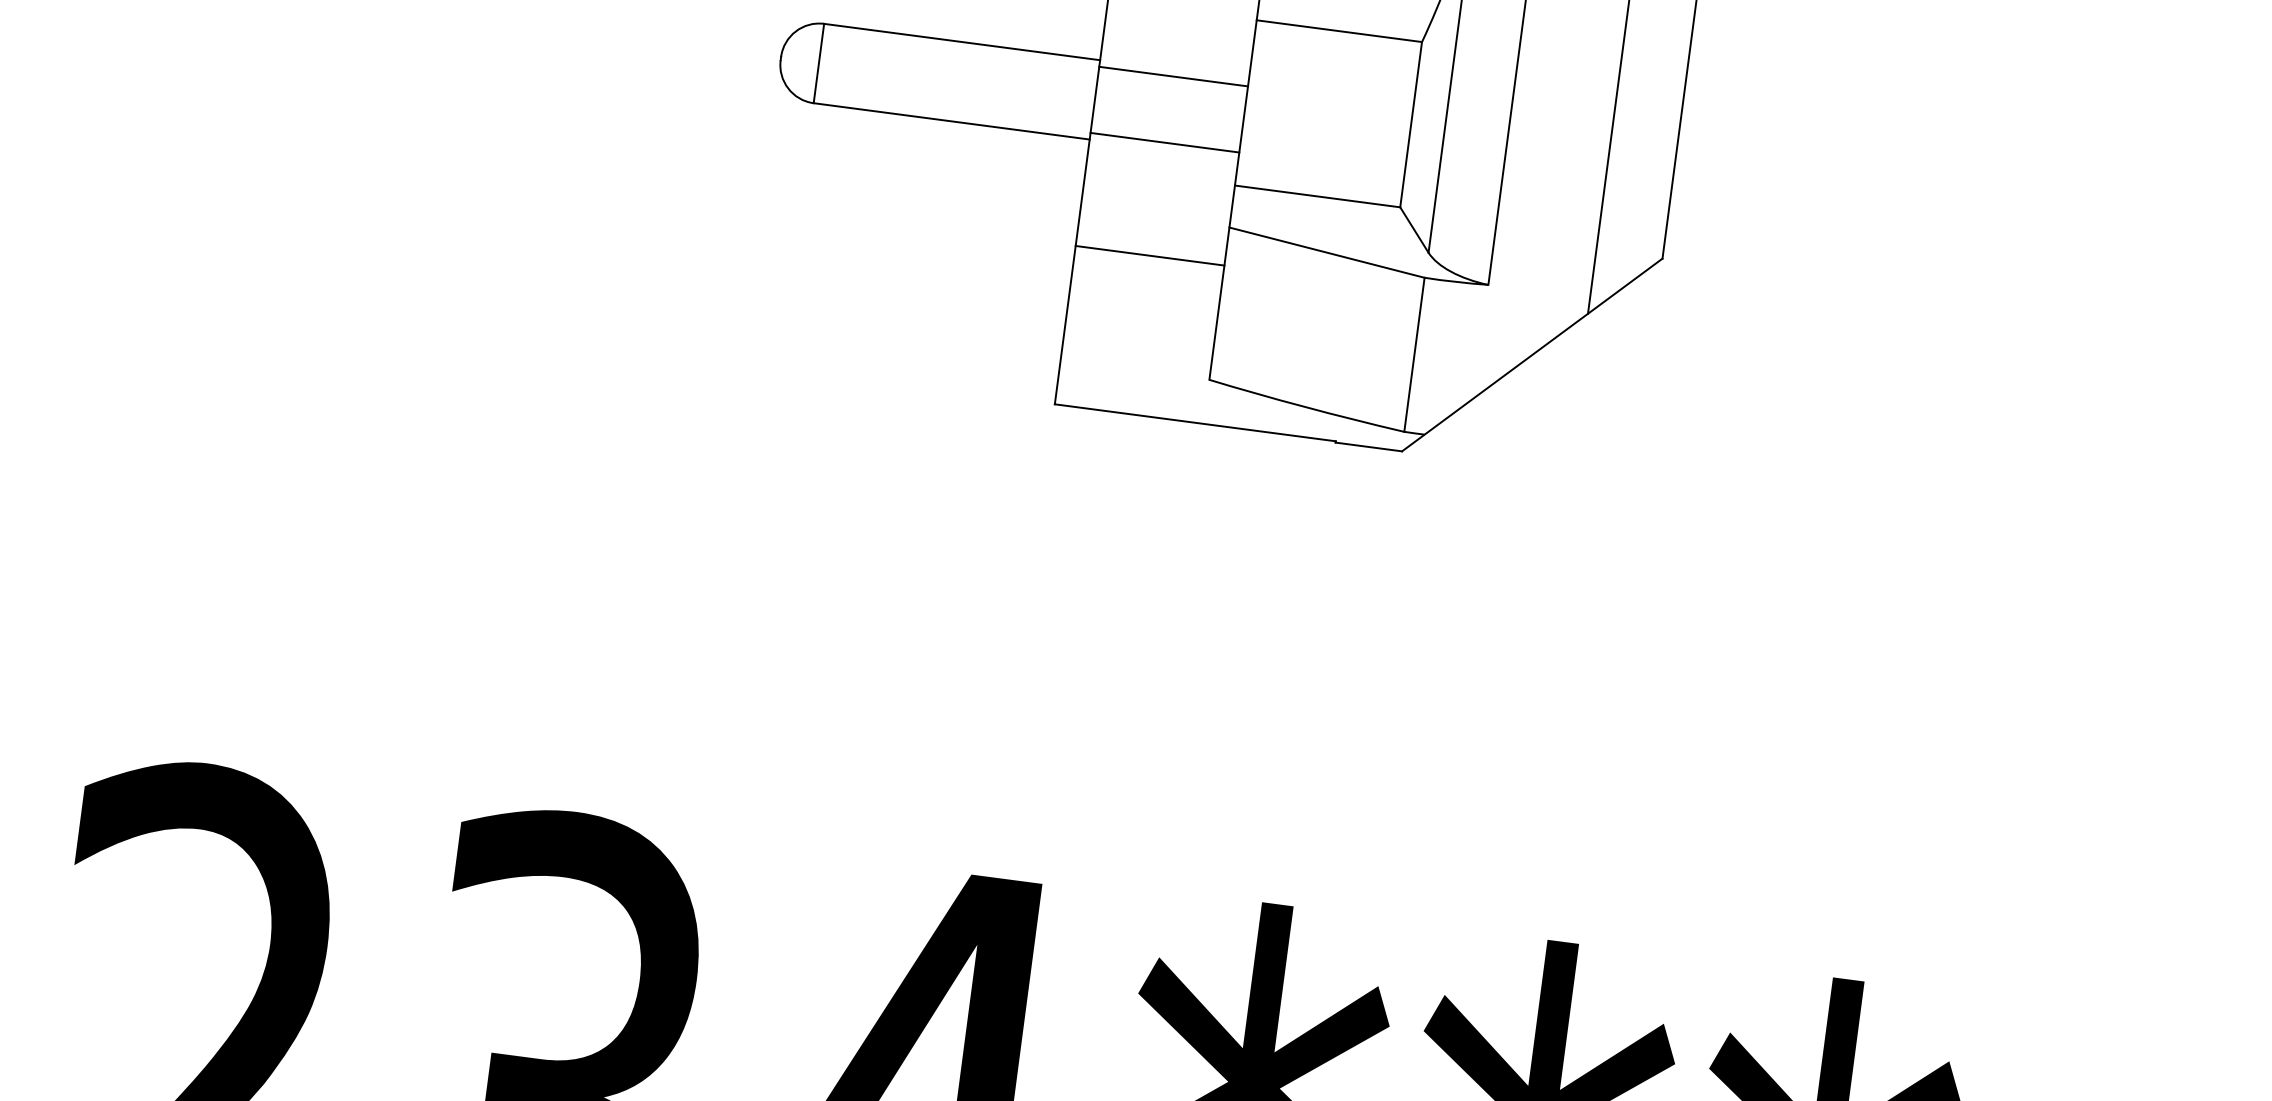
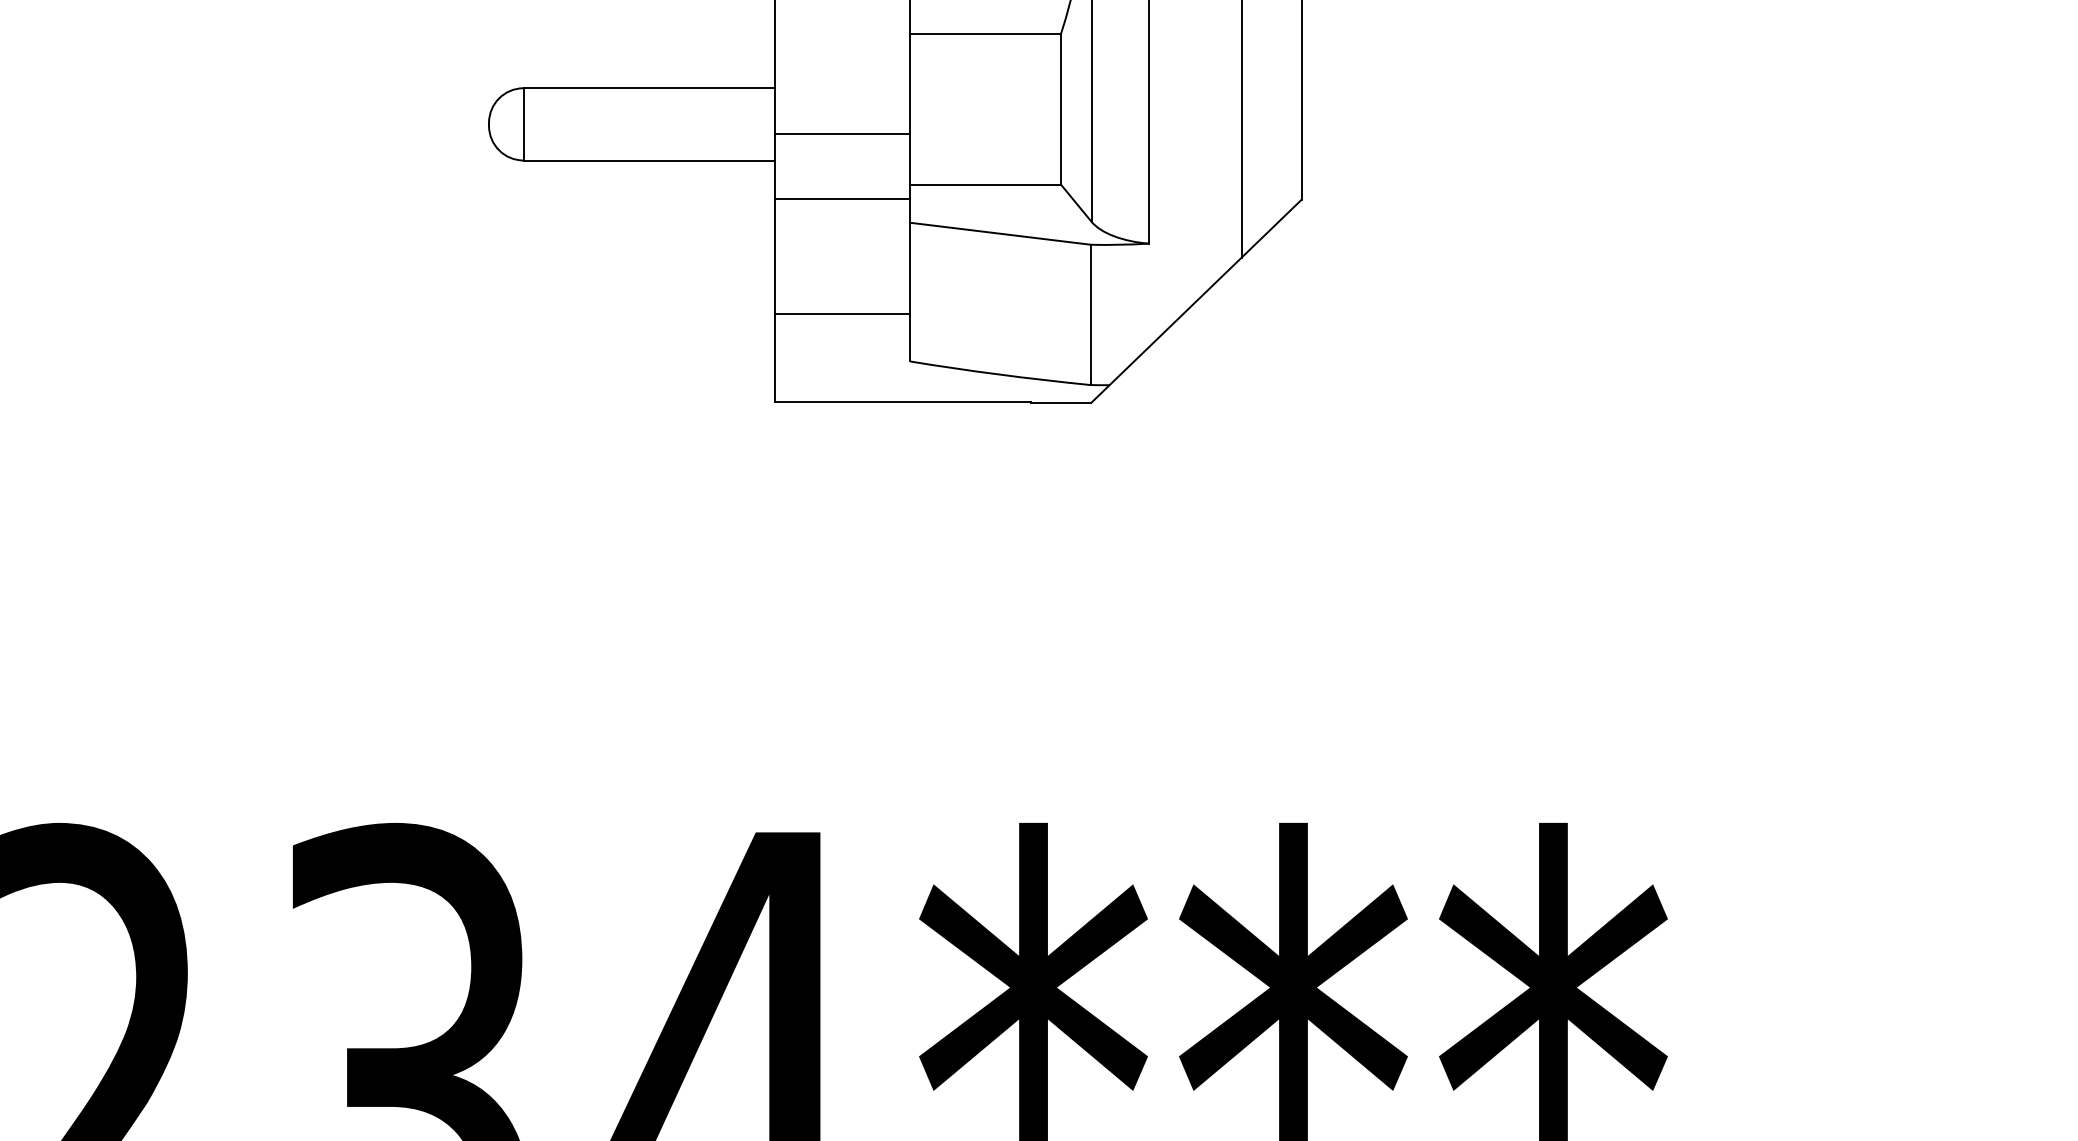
line: (1173, 76) -> (842, 134), moved
line: (1164, 142) -> (842, 199), moved
line: (1149, 255) -> (842, 314), moved

